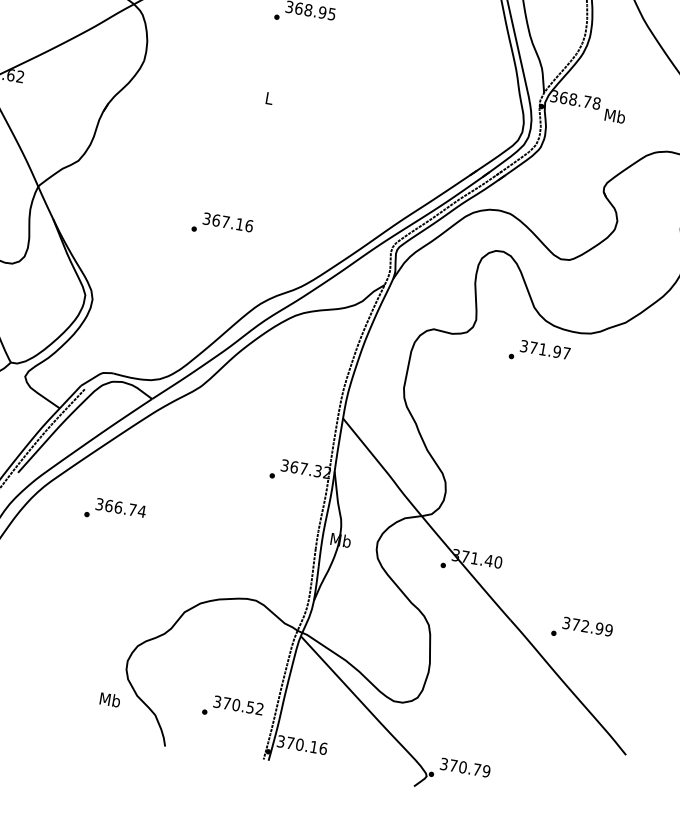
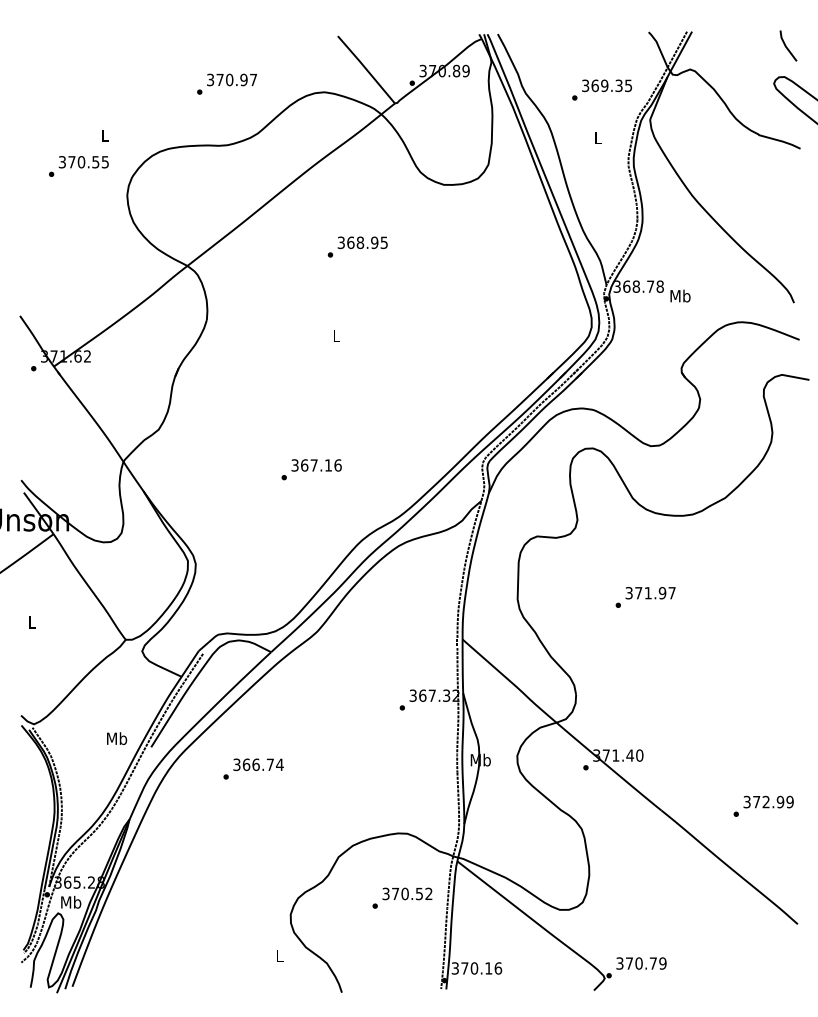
text: (539, 353) -> (645, 597), moved
text: (582, 629) -> (763, 805), moved
text: (110, 699) -> (280, 955), Mb -> L
text: (233, 708) -> (402, 897), moved

